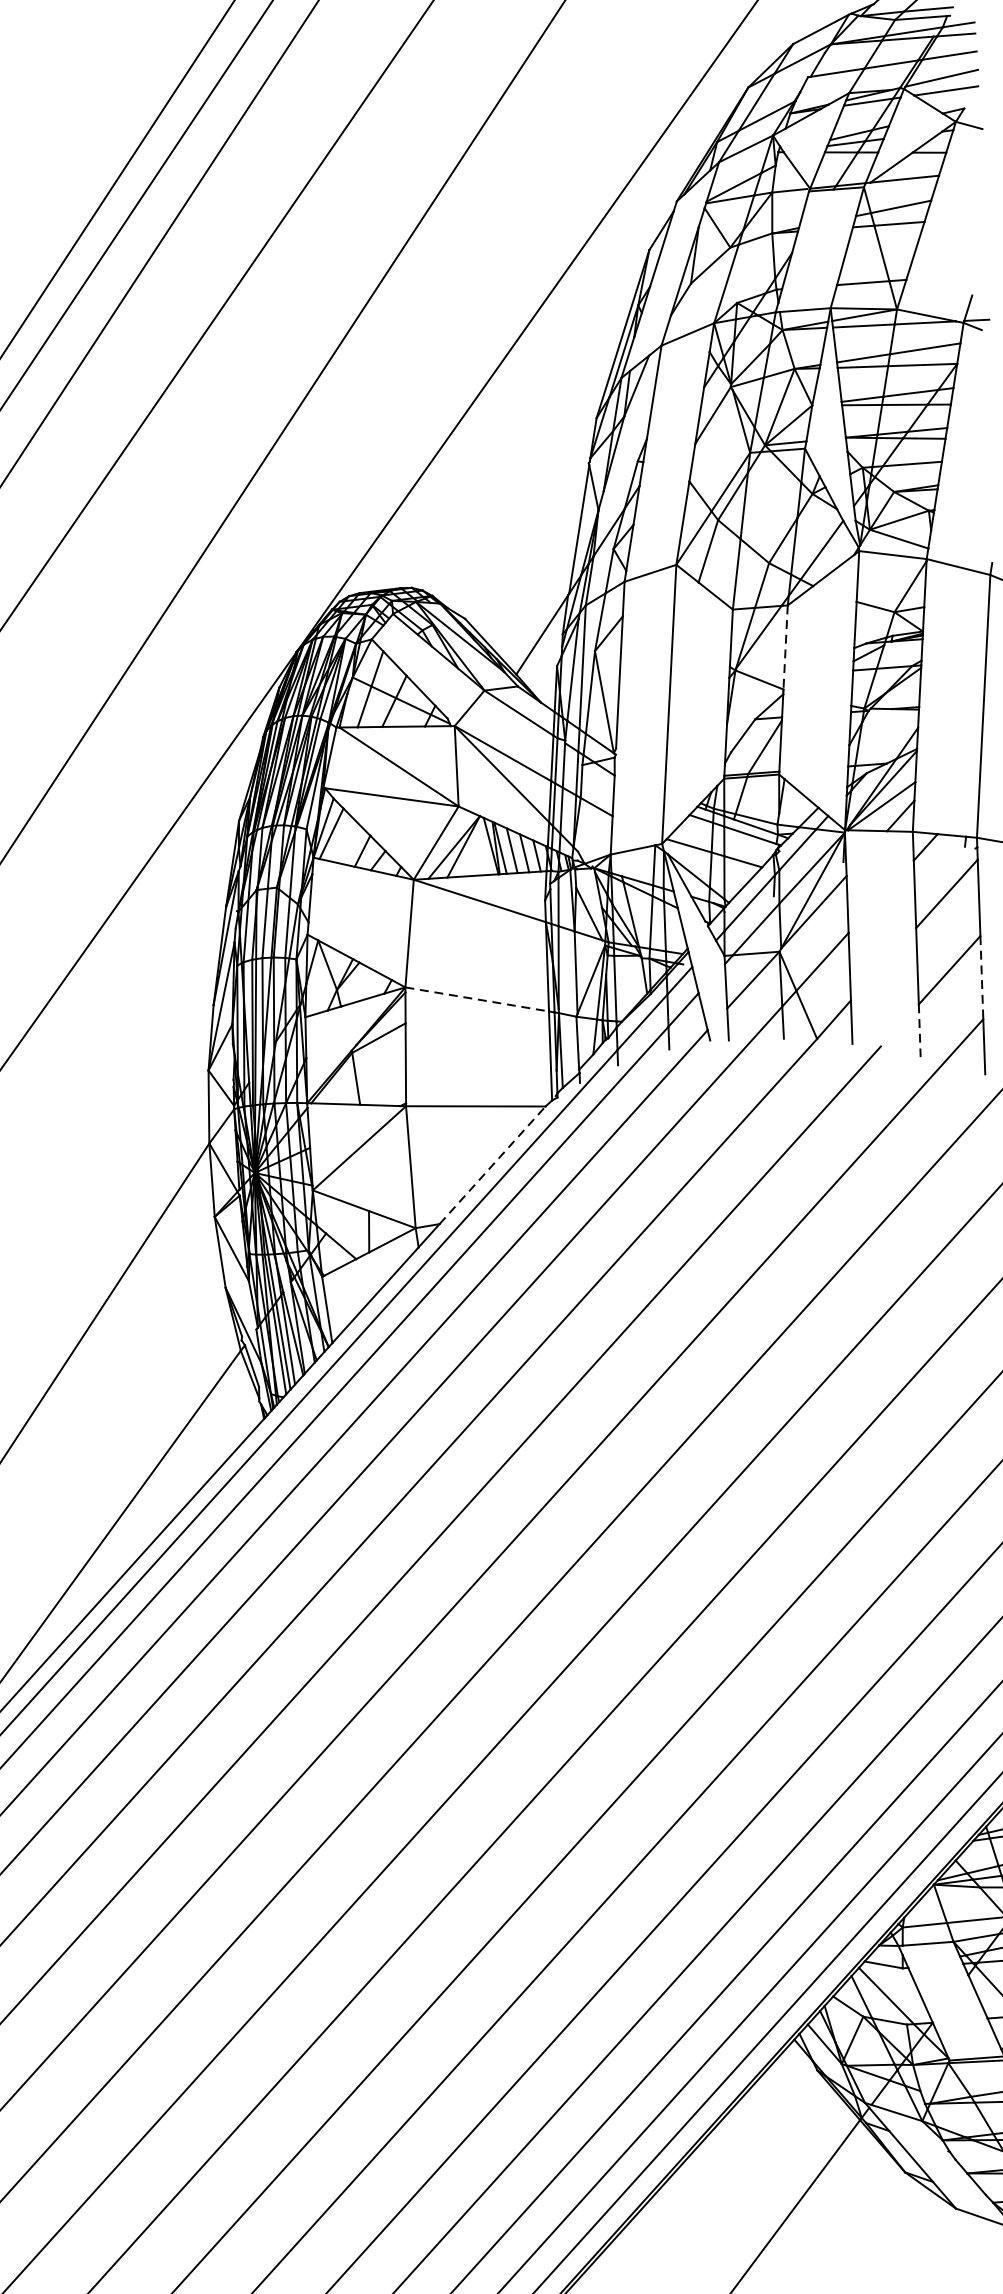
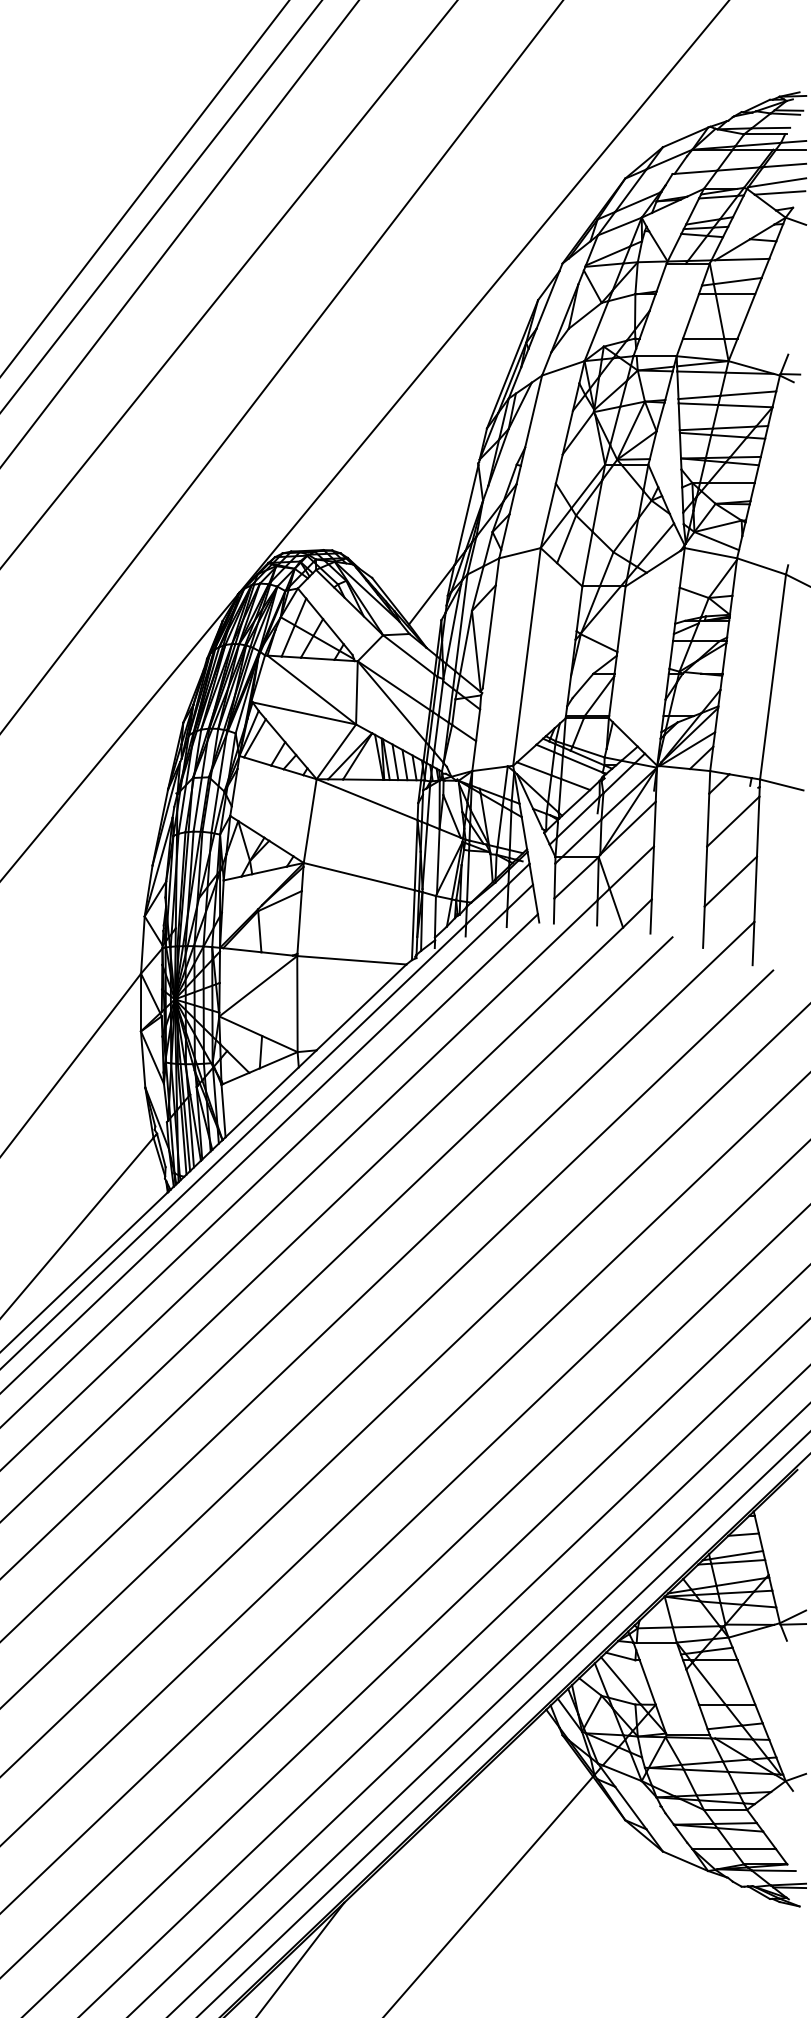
line: (785, 647) -> (621, 619), dashed -> solid
line: (981, 977) -> (755, 889), dashed -> solid
line: (477, 999) -> (359, 876), dashed -> solid
line: (919, 1031) -> (703, 927), dashed -> solid
line: (492, 1165) -> (361, 1007), dashed -> solid

